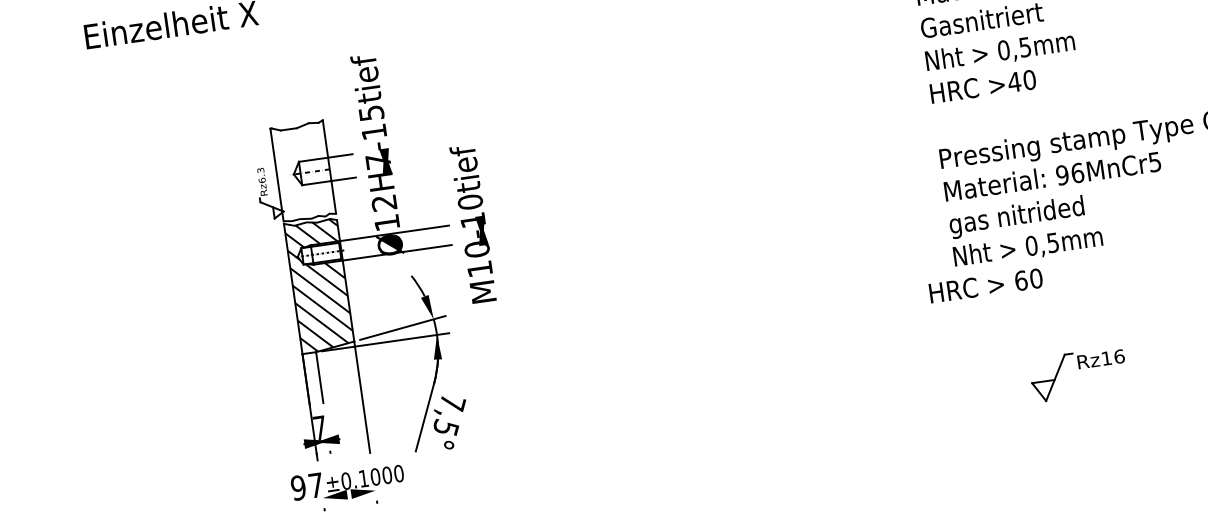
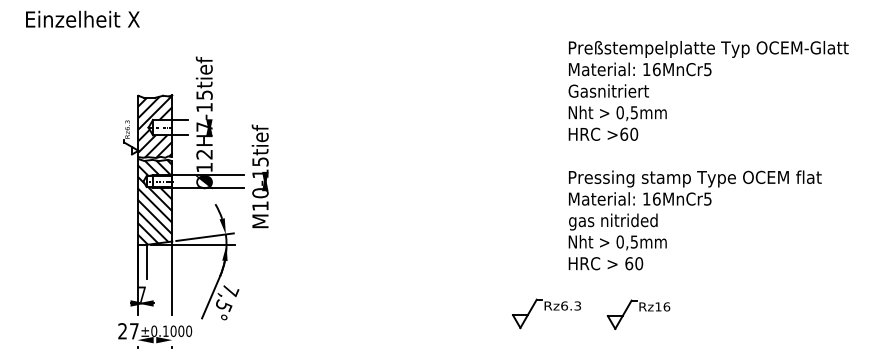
text: (1014, 80) -> (624, 133), >40 -> >60
hatch: (304, 171) -> (155, 126), added
text: (1062, 174) -> (646, 198), 96MnCr5 -> 16MnCr5
text: (470, 201) -> (260, 161), -10tief -> -15tief
text: (985, 285) -> (605, 263), moved
part: (935, 369) -> (546, 313), added
part: (1078, 374) -> (638, 314), moved
text: (298, 488) -> (122, 331), 97 -> 27

